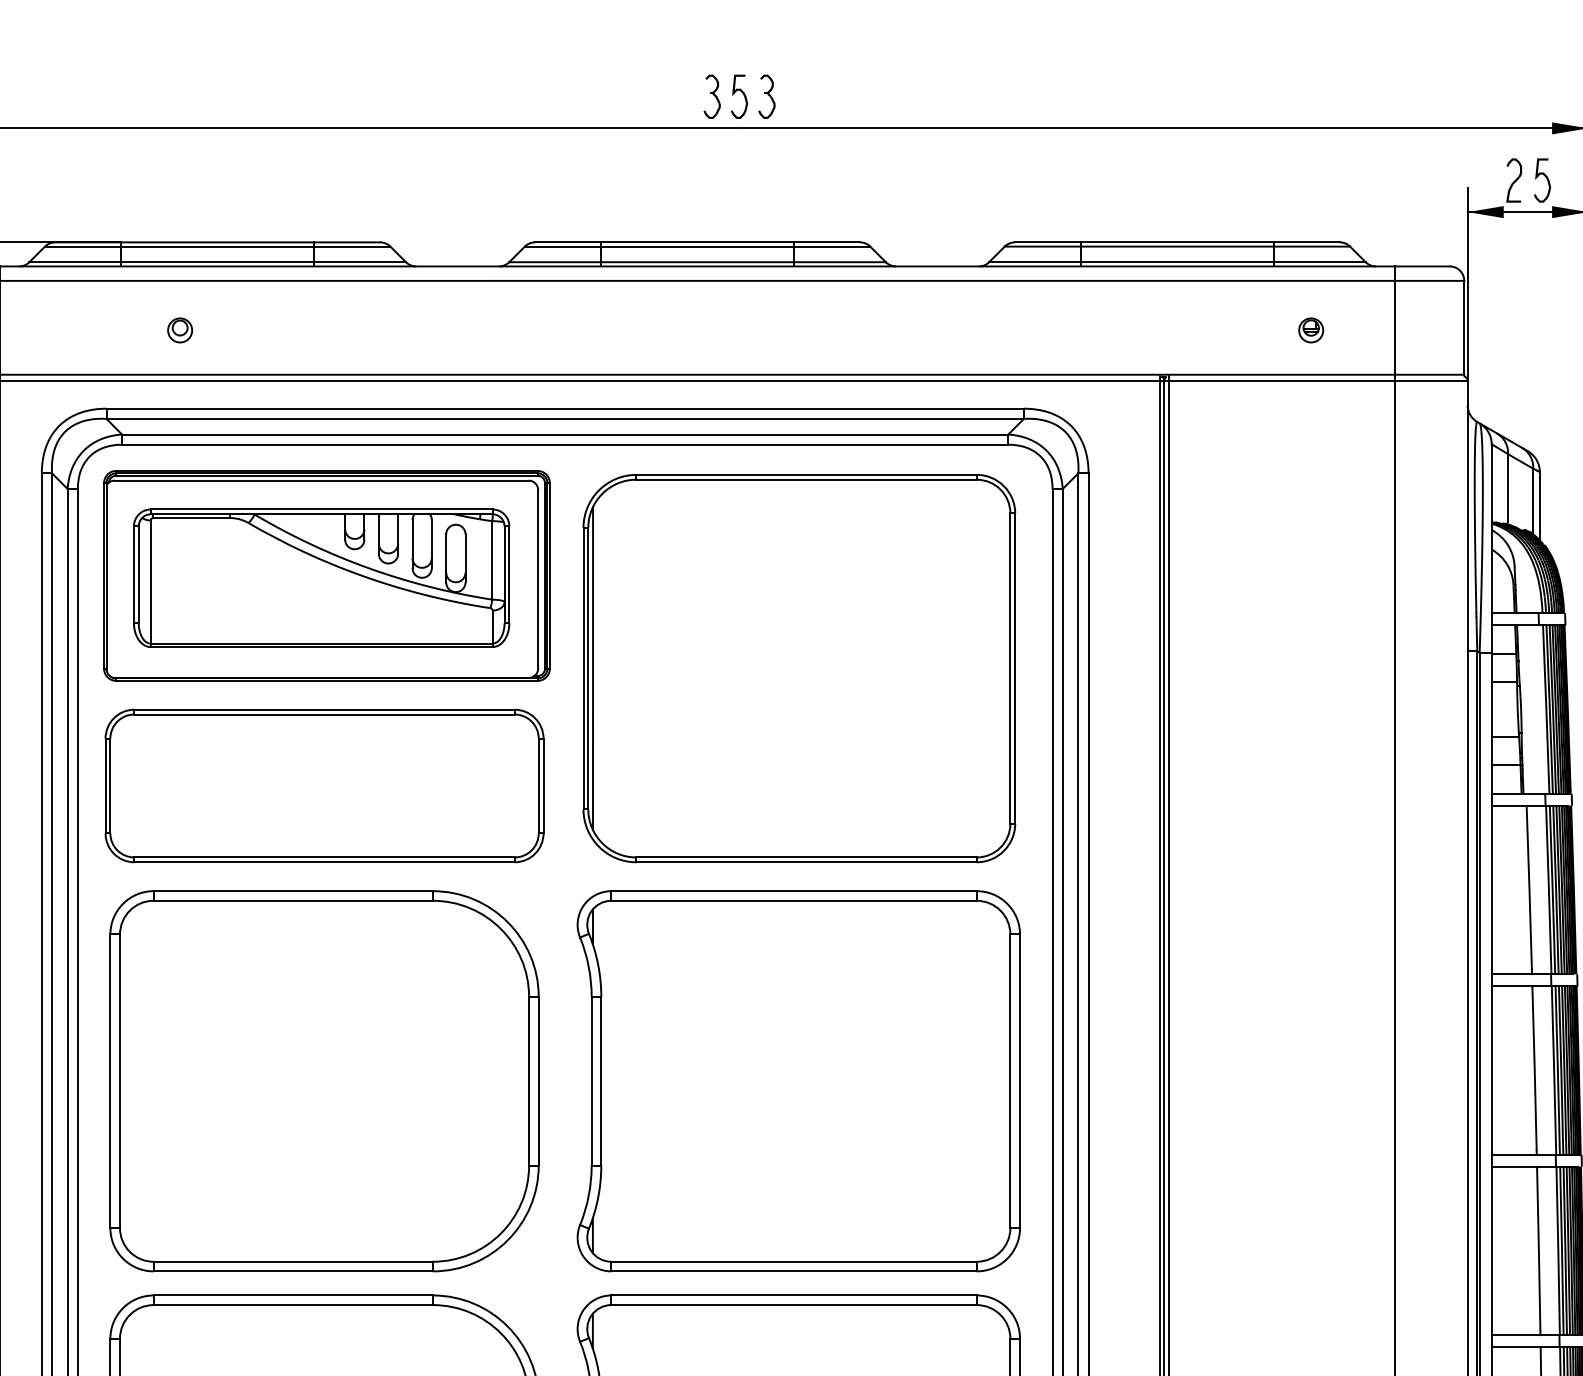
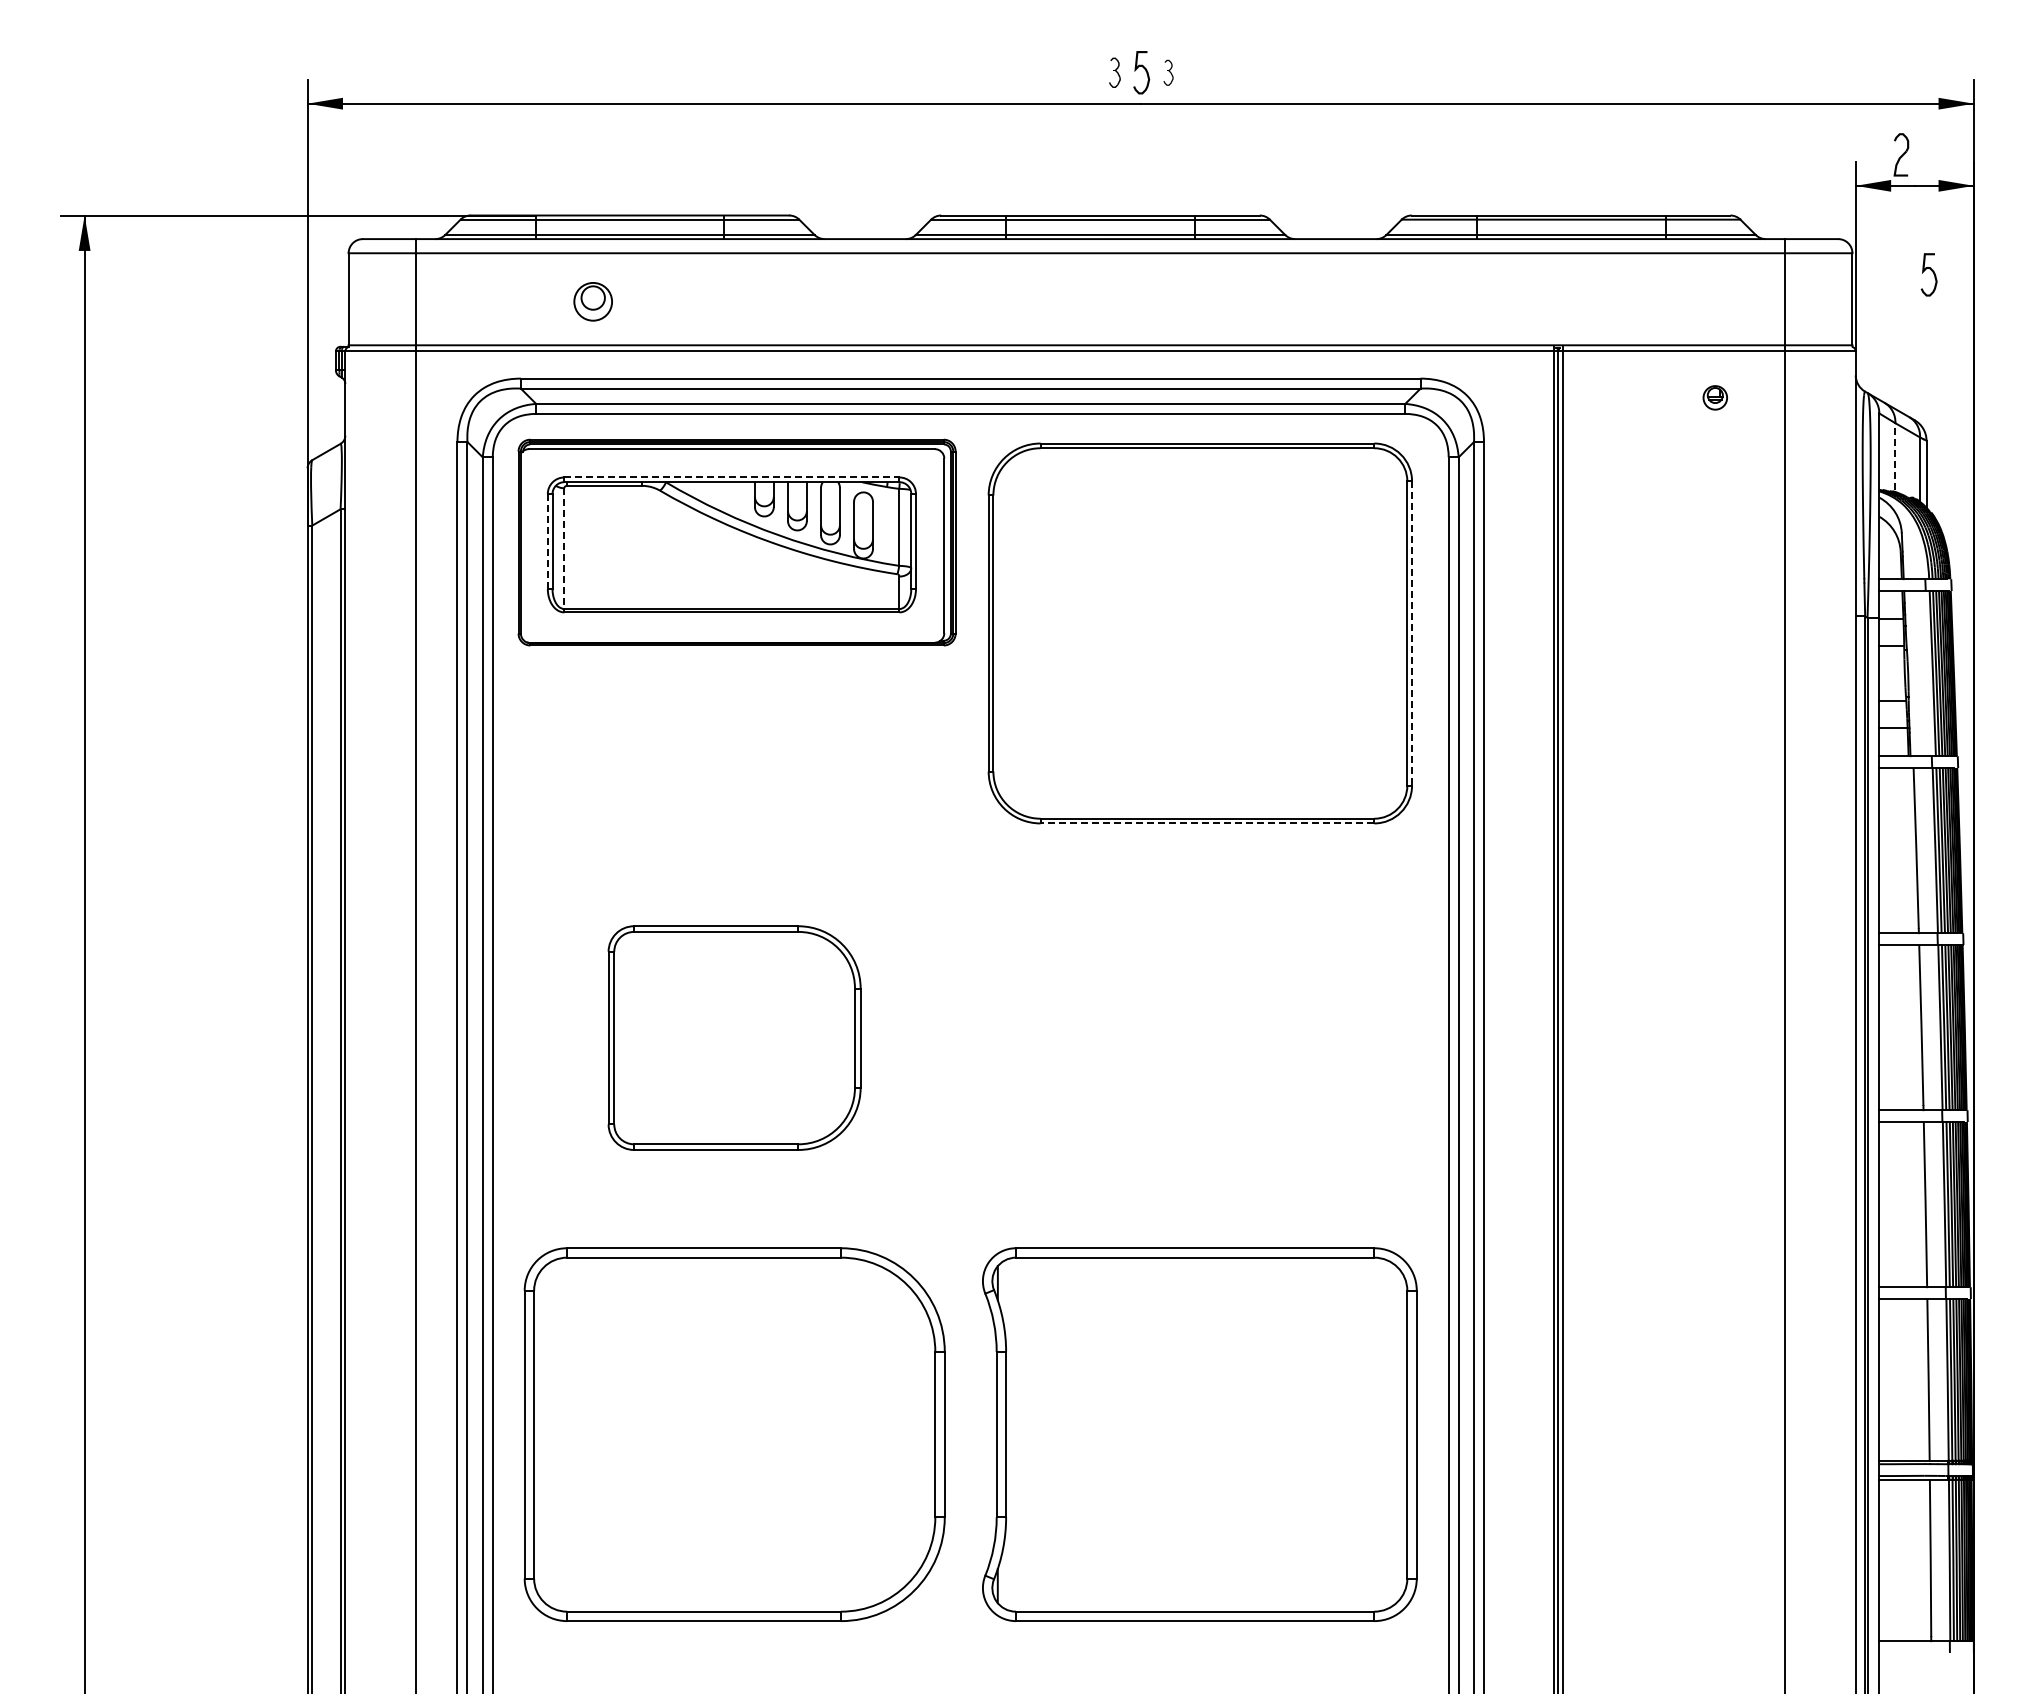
part: (711, 96) -> (1114, 72), size x0.7
part: (766, 96) -> (1168, 72), size x0.6
curve: (1544, 177) -> (1931, 271), moved
part: (179, 330) -> (592, 301), size x1.6
part: (1310, 330) -> (1714, 397), moved
line: (1508, 488) -> (1895, 456), solid -> dashed
line: (321, 509) -> (731, 477), solid -> dashed
line: (133, 574) -> (547, 541), solid -> dashed
line: (150, 583) -> (564, 550), solid -> dashed
line: (592, 668) -> (997, 633), removed
line: (1015, 668) -> (1412, 633), solid -> dashed
part: (324, 785) -> (734, 748), removed
line: (806, 862) -> (1207, 823), solid -> dashed
part: (324, 1080) -> (734, 1037), size x0.6
part: (798, 1080) -> (1199, 1037), removed

